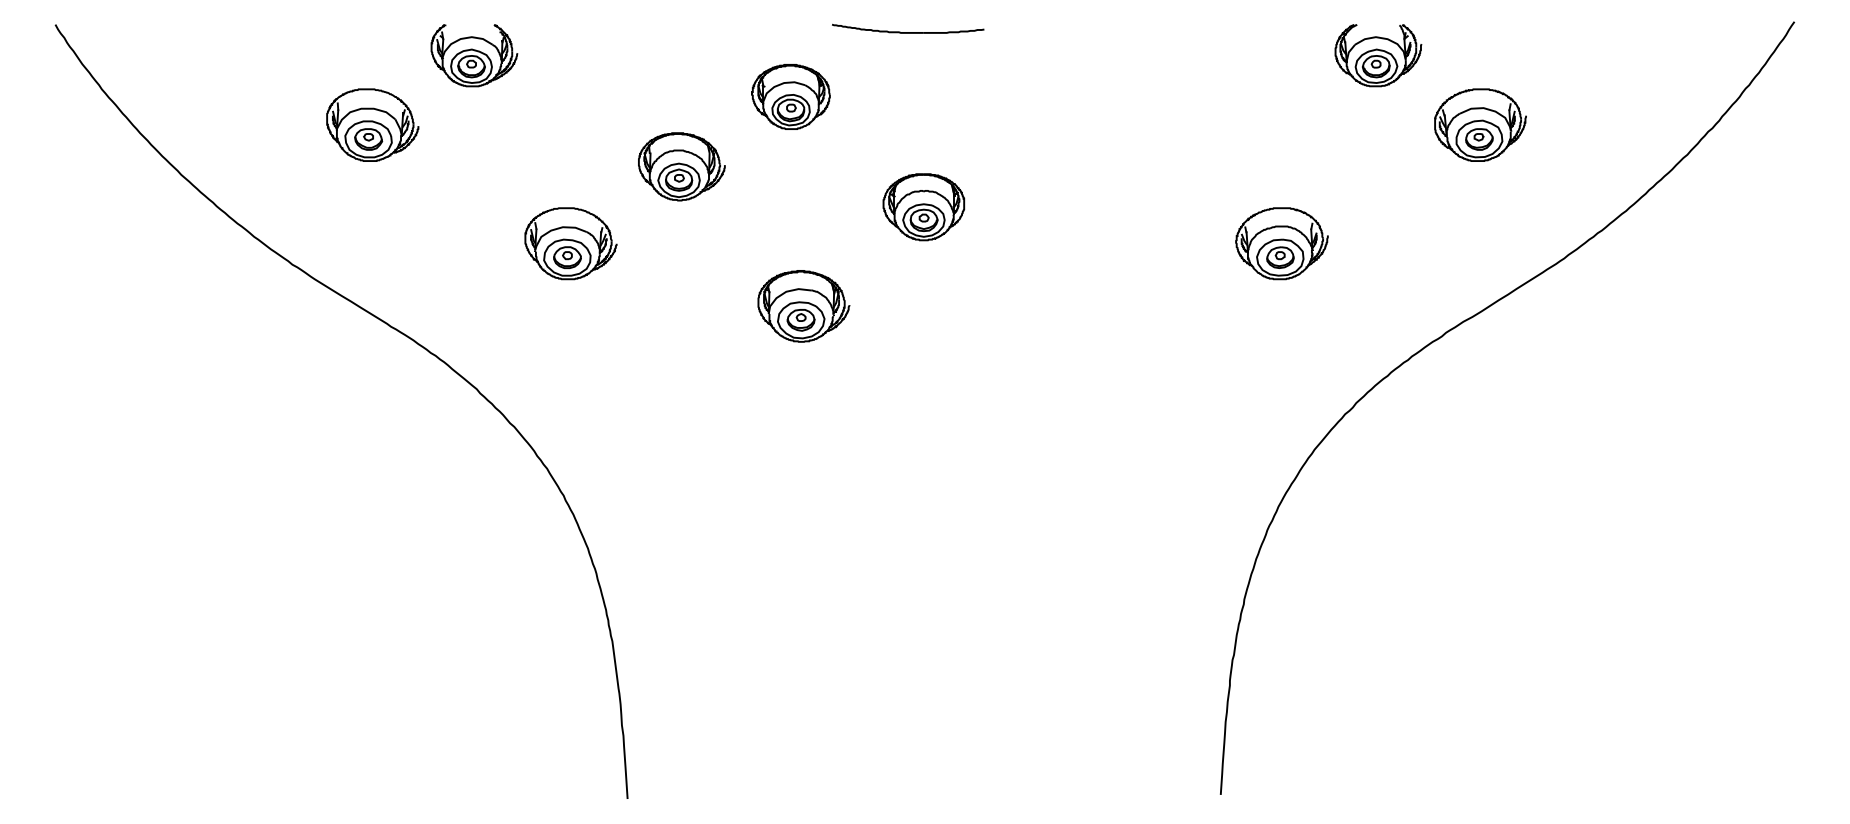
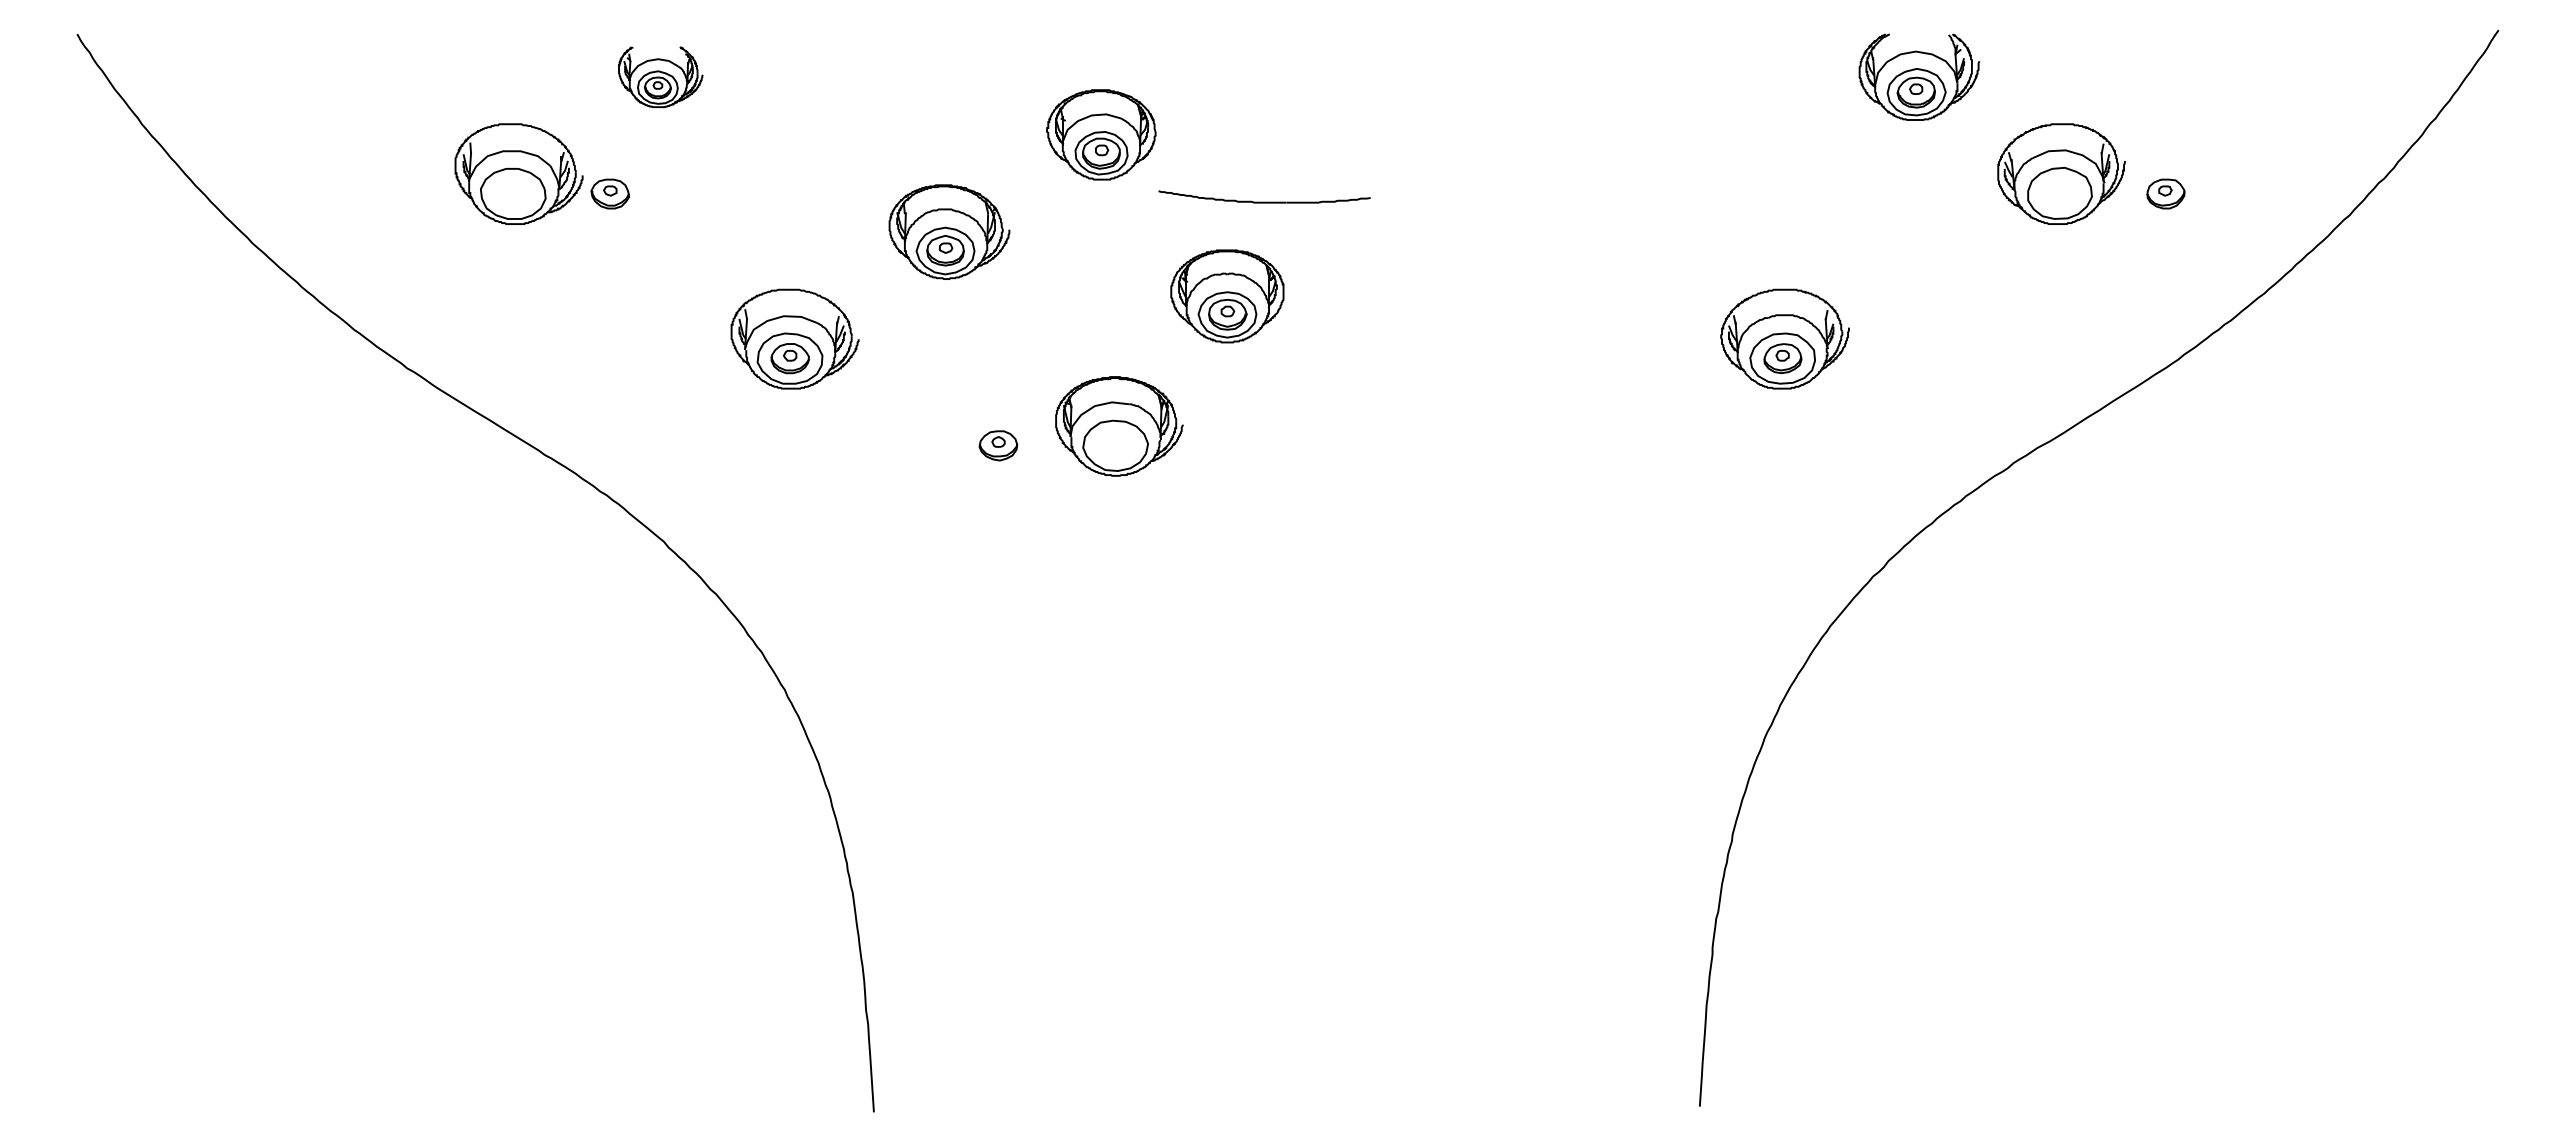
part: (908, 28) -> (1264, 196), moved
part: (474, 55) -> (660, 76), size x0.7
part: (368, 139) -> (610, 193), moved
part: (1479, 139) -> (2165, 193), moved
part: (923, 207) -> (1227, 296), moved
part: (801, 320) -> (998, 445), moved

